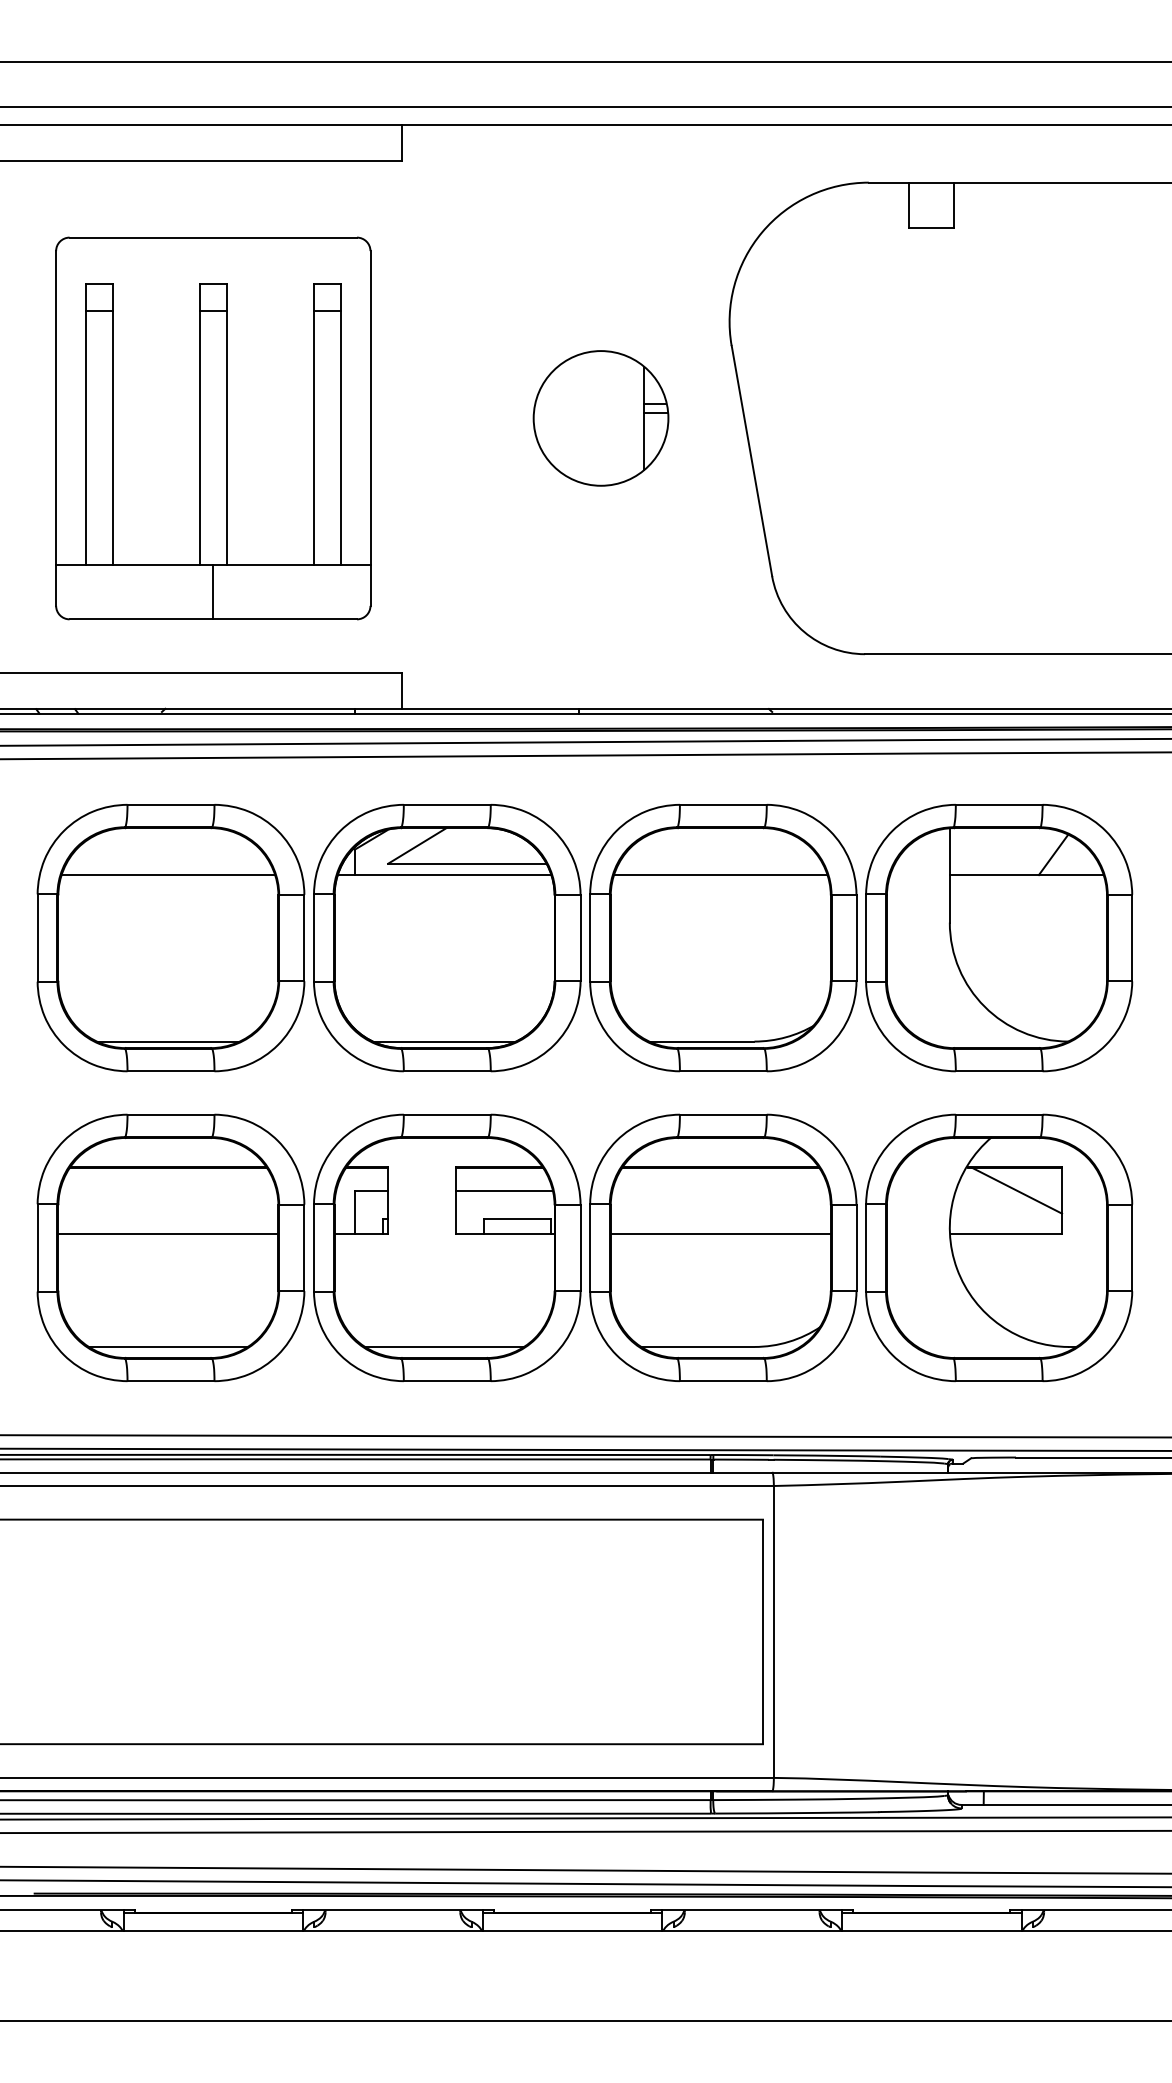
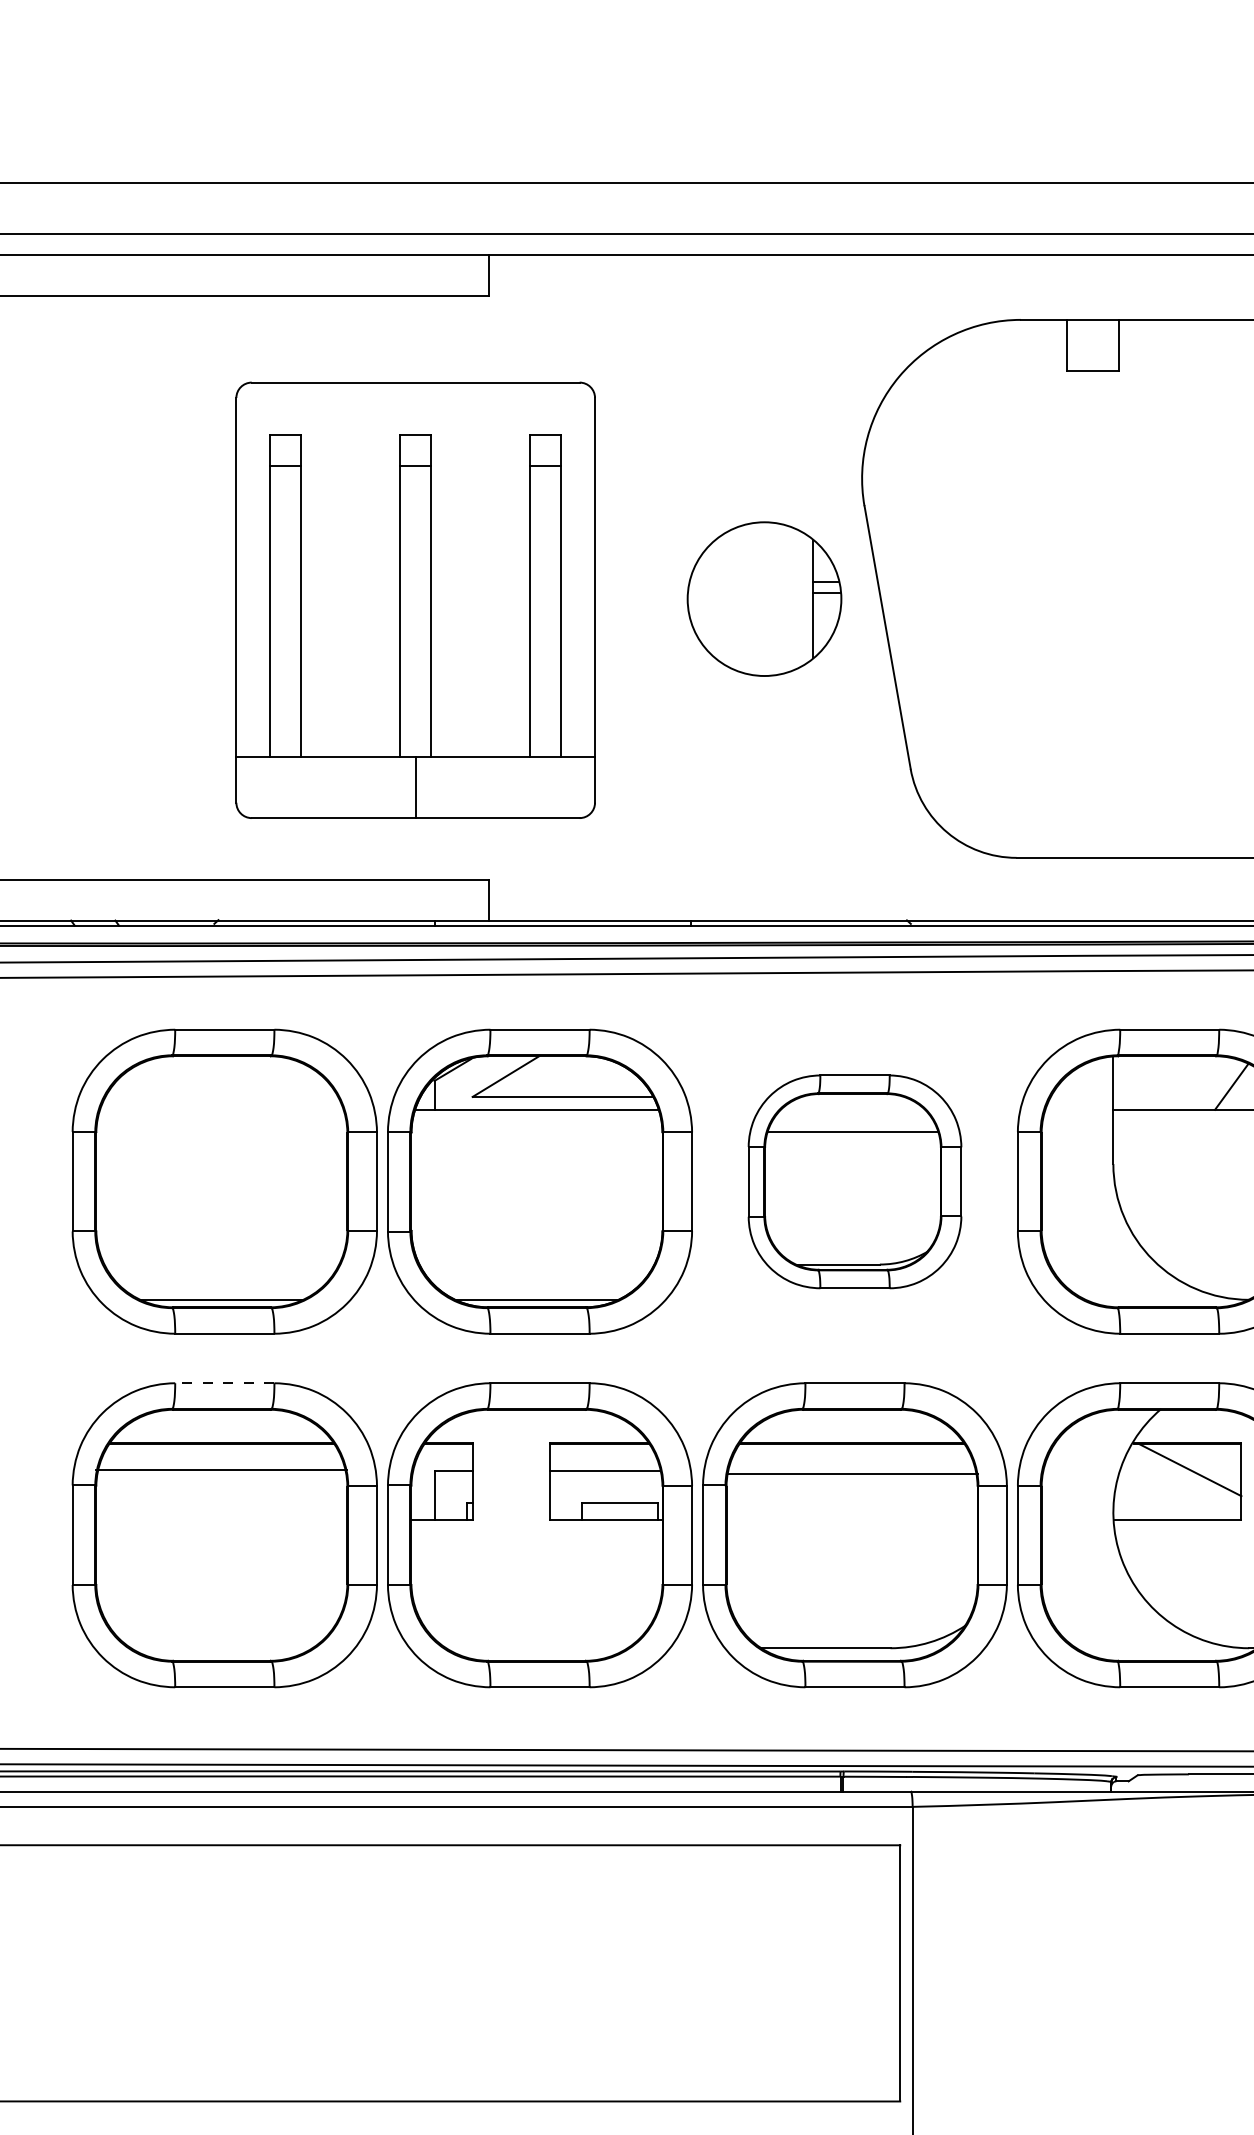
part: (600, 418) -> (763, 599), moved
part: (213, 428) -> (415, 600), moved
line: (167, 875) -> (220, 1110), removed
part: (723, 938) -> (855, 1182), size x0.7
line: (170, 1114) -> (224, 1383), solid -> dashed
line: (168, 1234) -> (221, 1469), moved
line: (720, 1234) -> (851, 1474), moved
line: (168, 1346) -> (221, 1647), removed
line: (444, 1346) -> (536, 1647), removed

